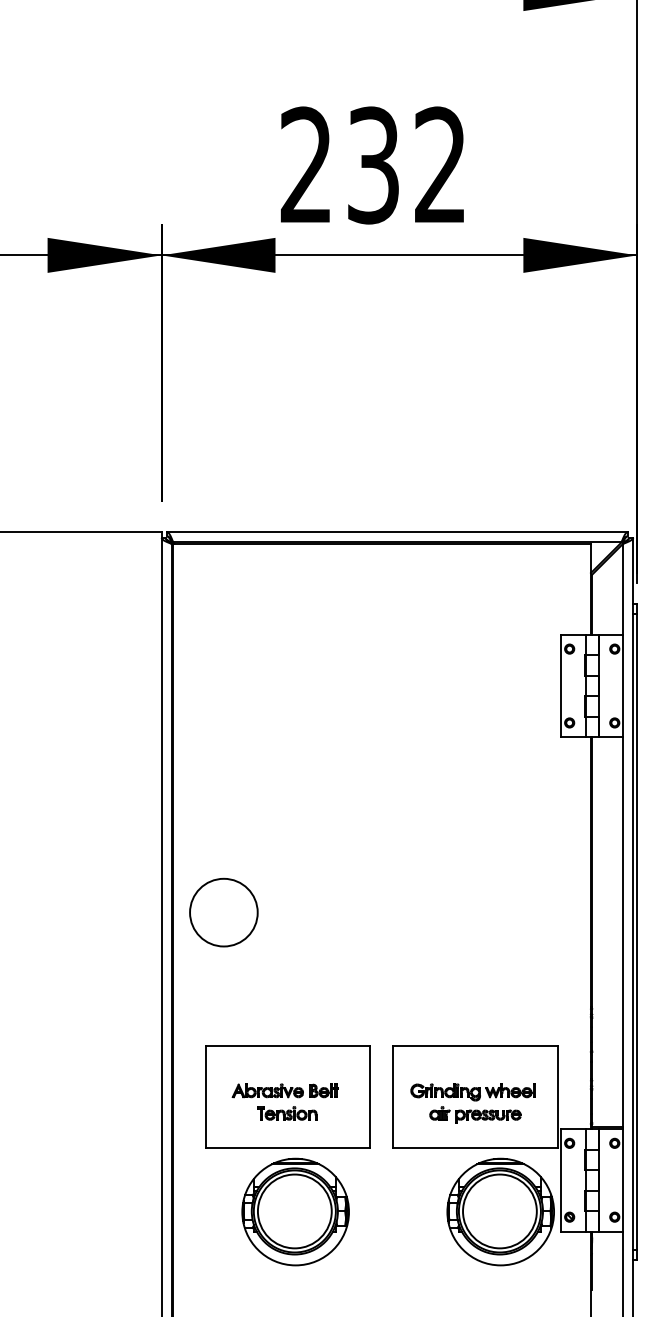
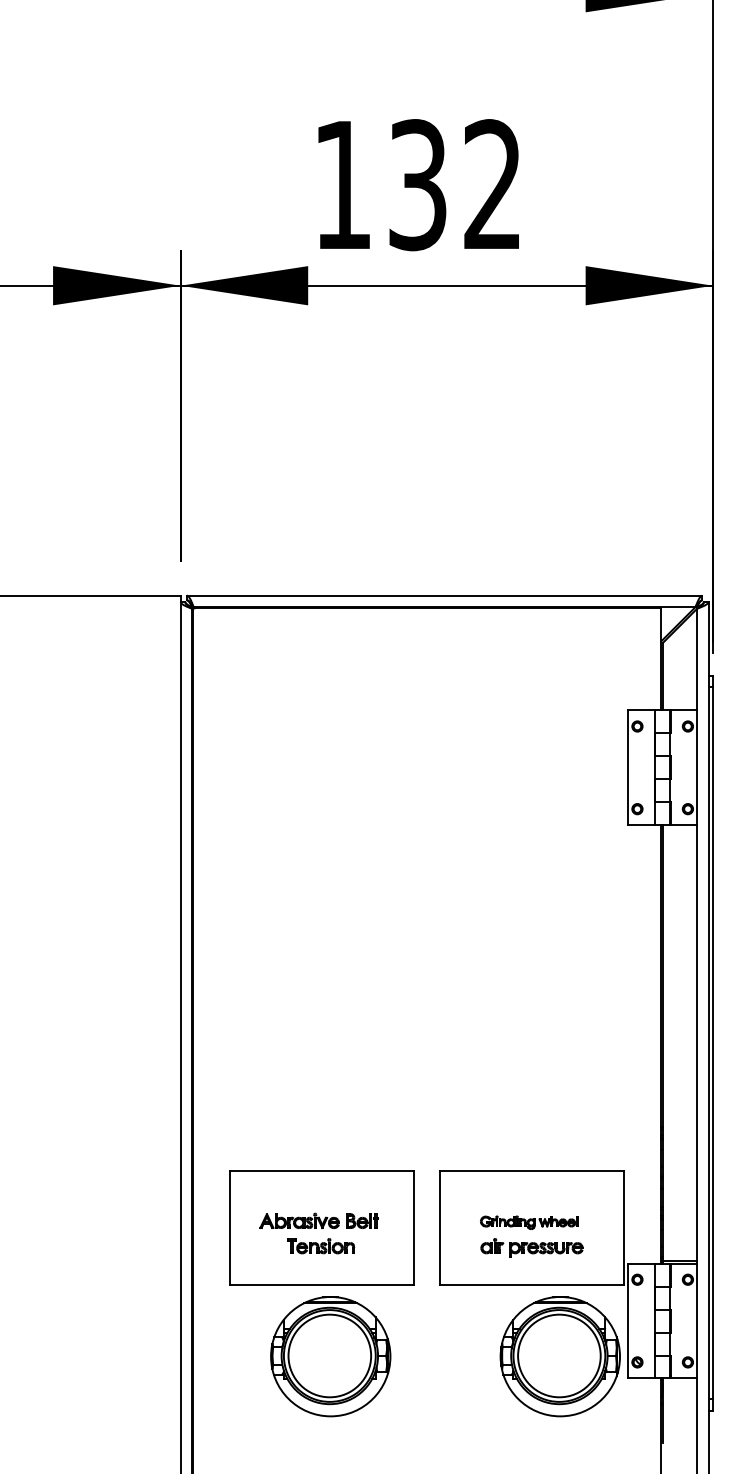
text: (305, 164) -> (341, 184), 232 -> 132
circle: (223, 912) -> (249, 1021), removed
part: (472, 1092) -> (528, 1222), size x0.7

